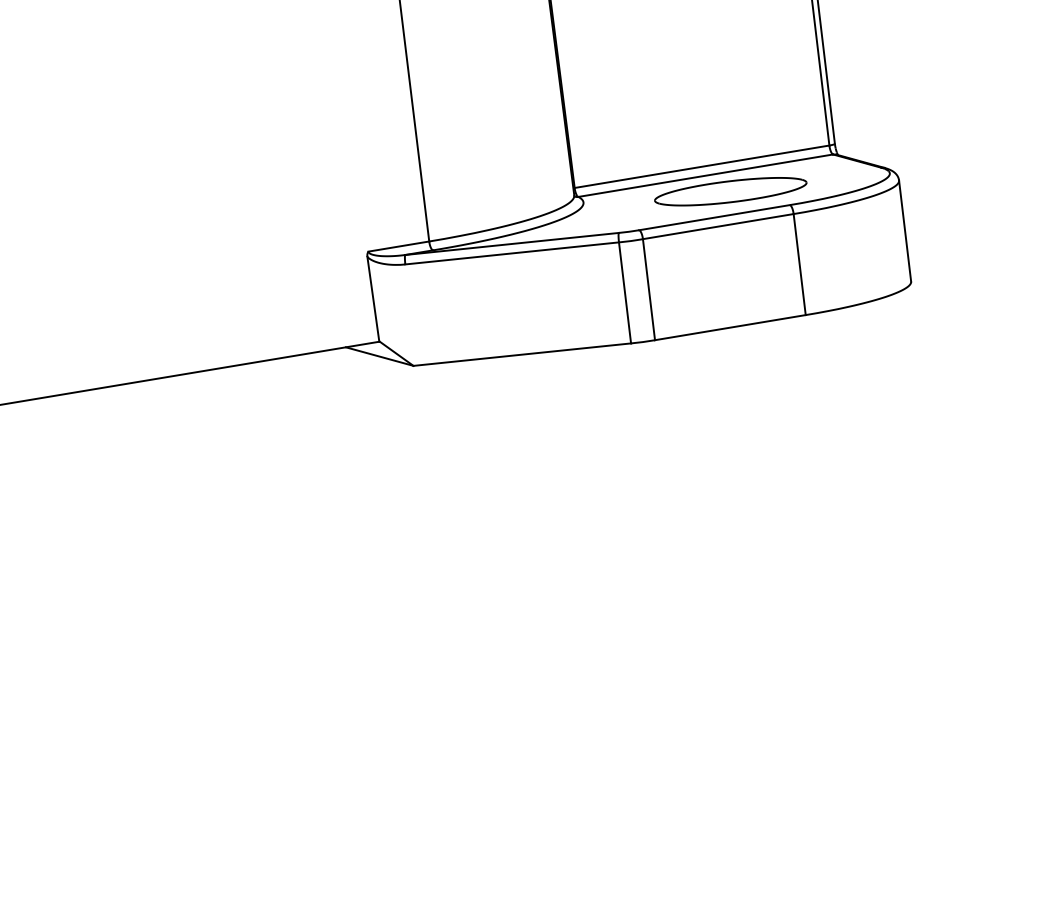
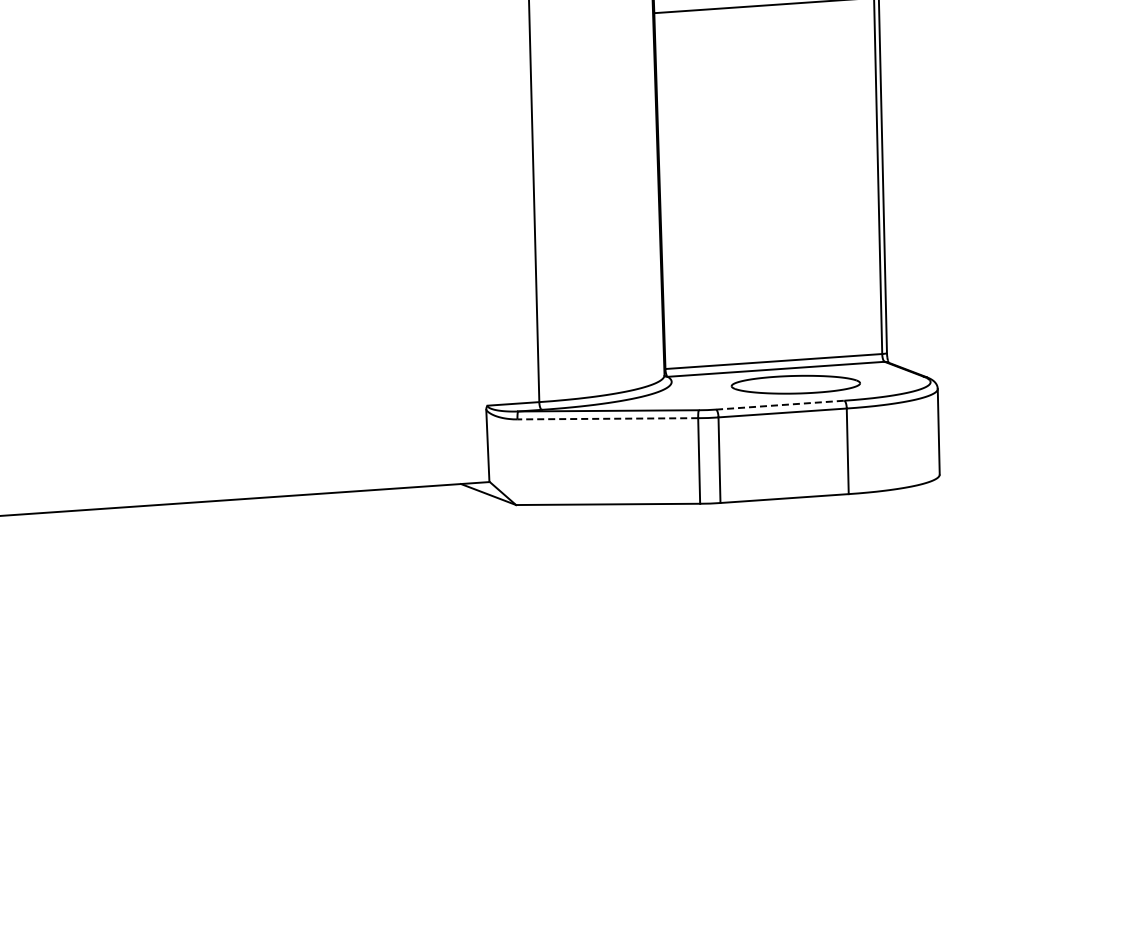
line: (714, 218) -> (780, 405), solid -> dashed
line: (511, 253) -> (607, 418), solid -> dashed

